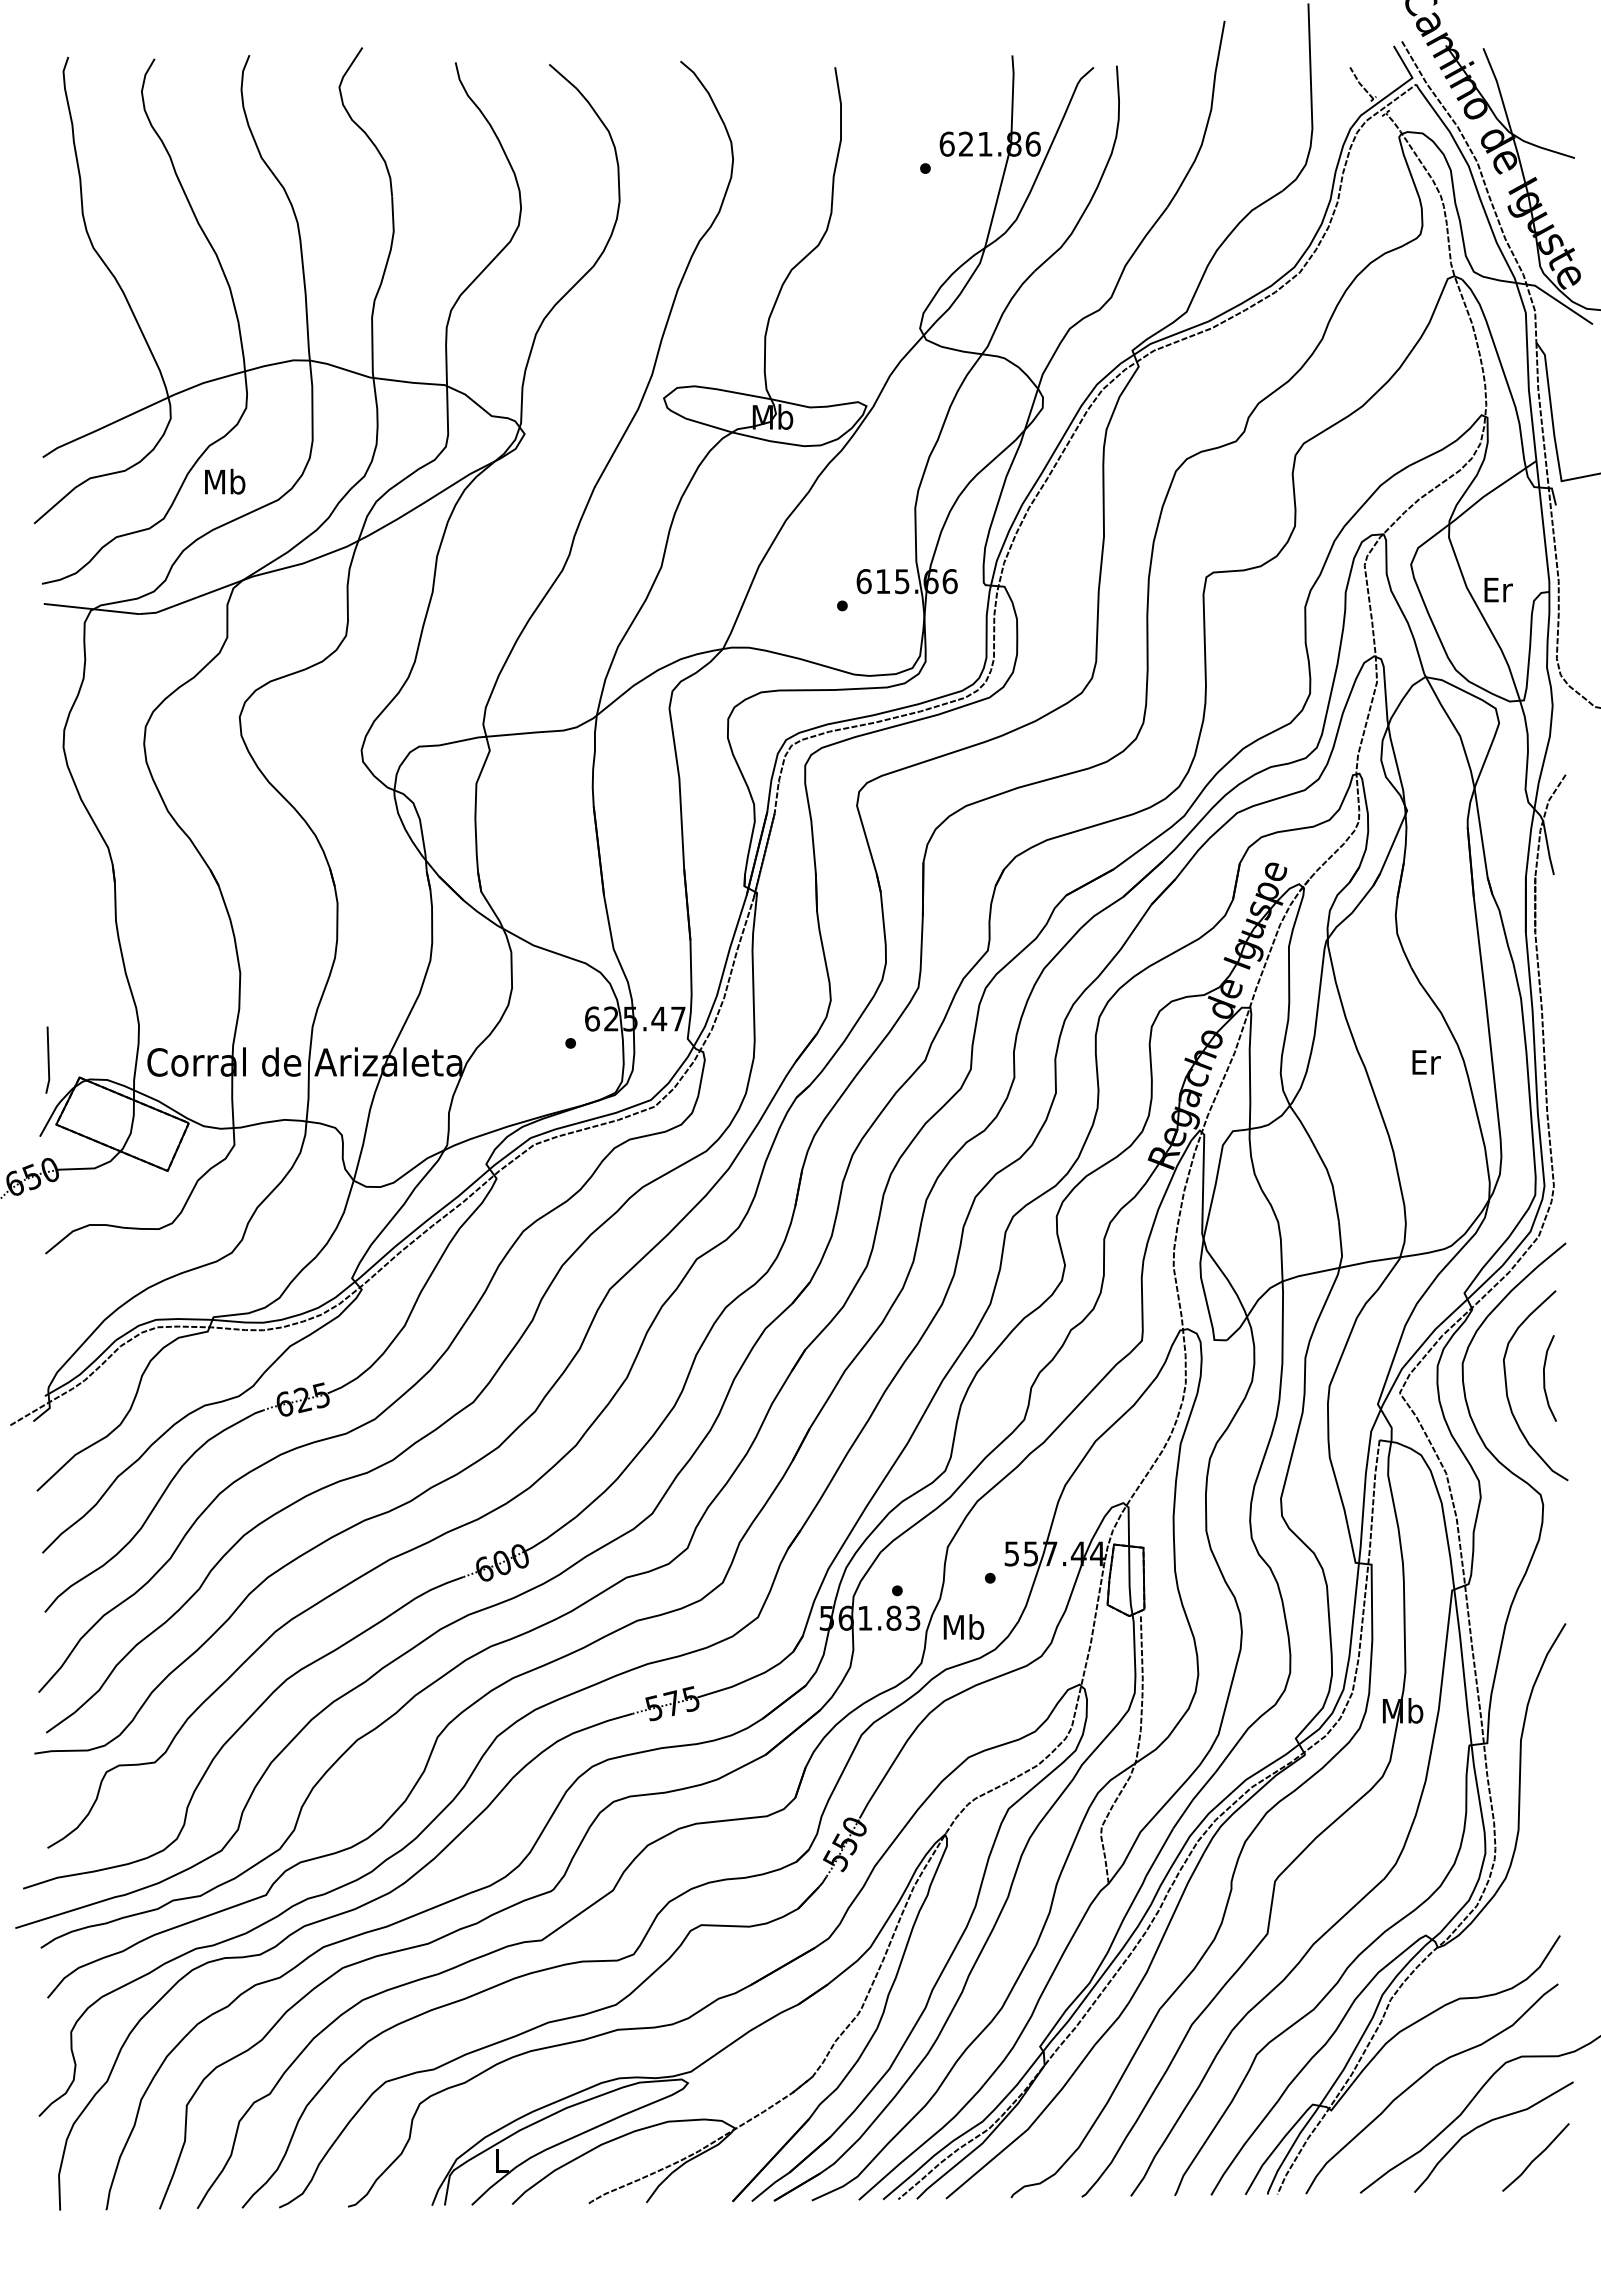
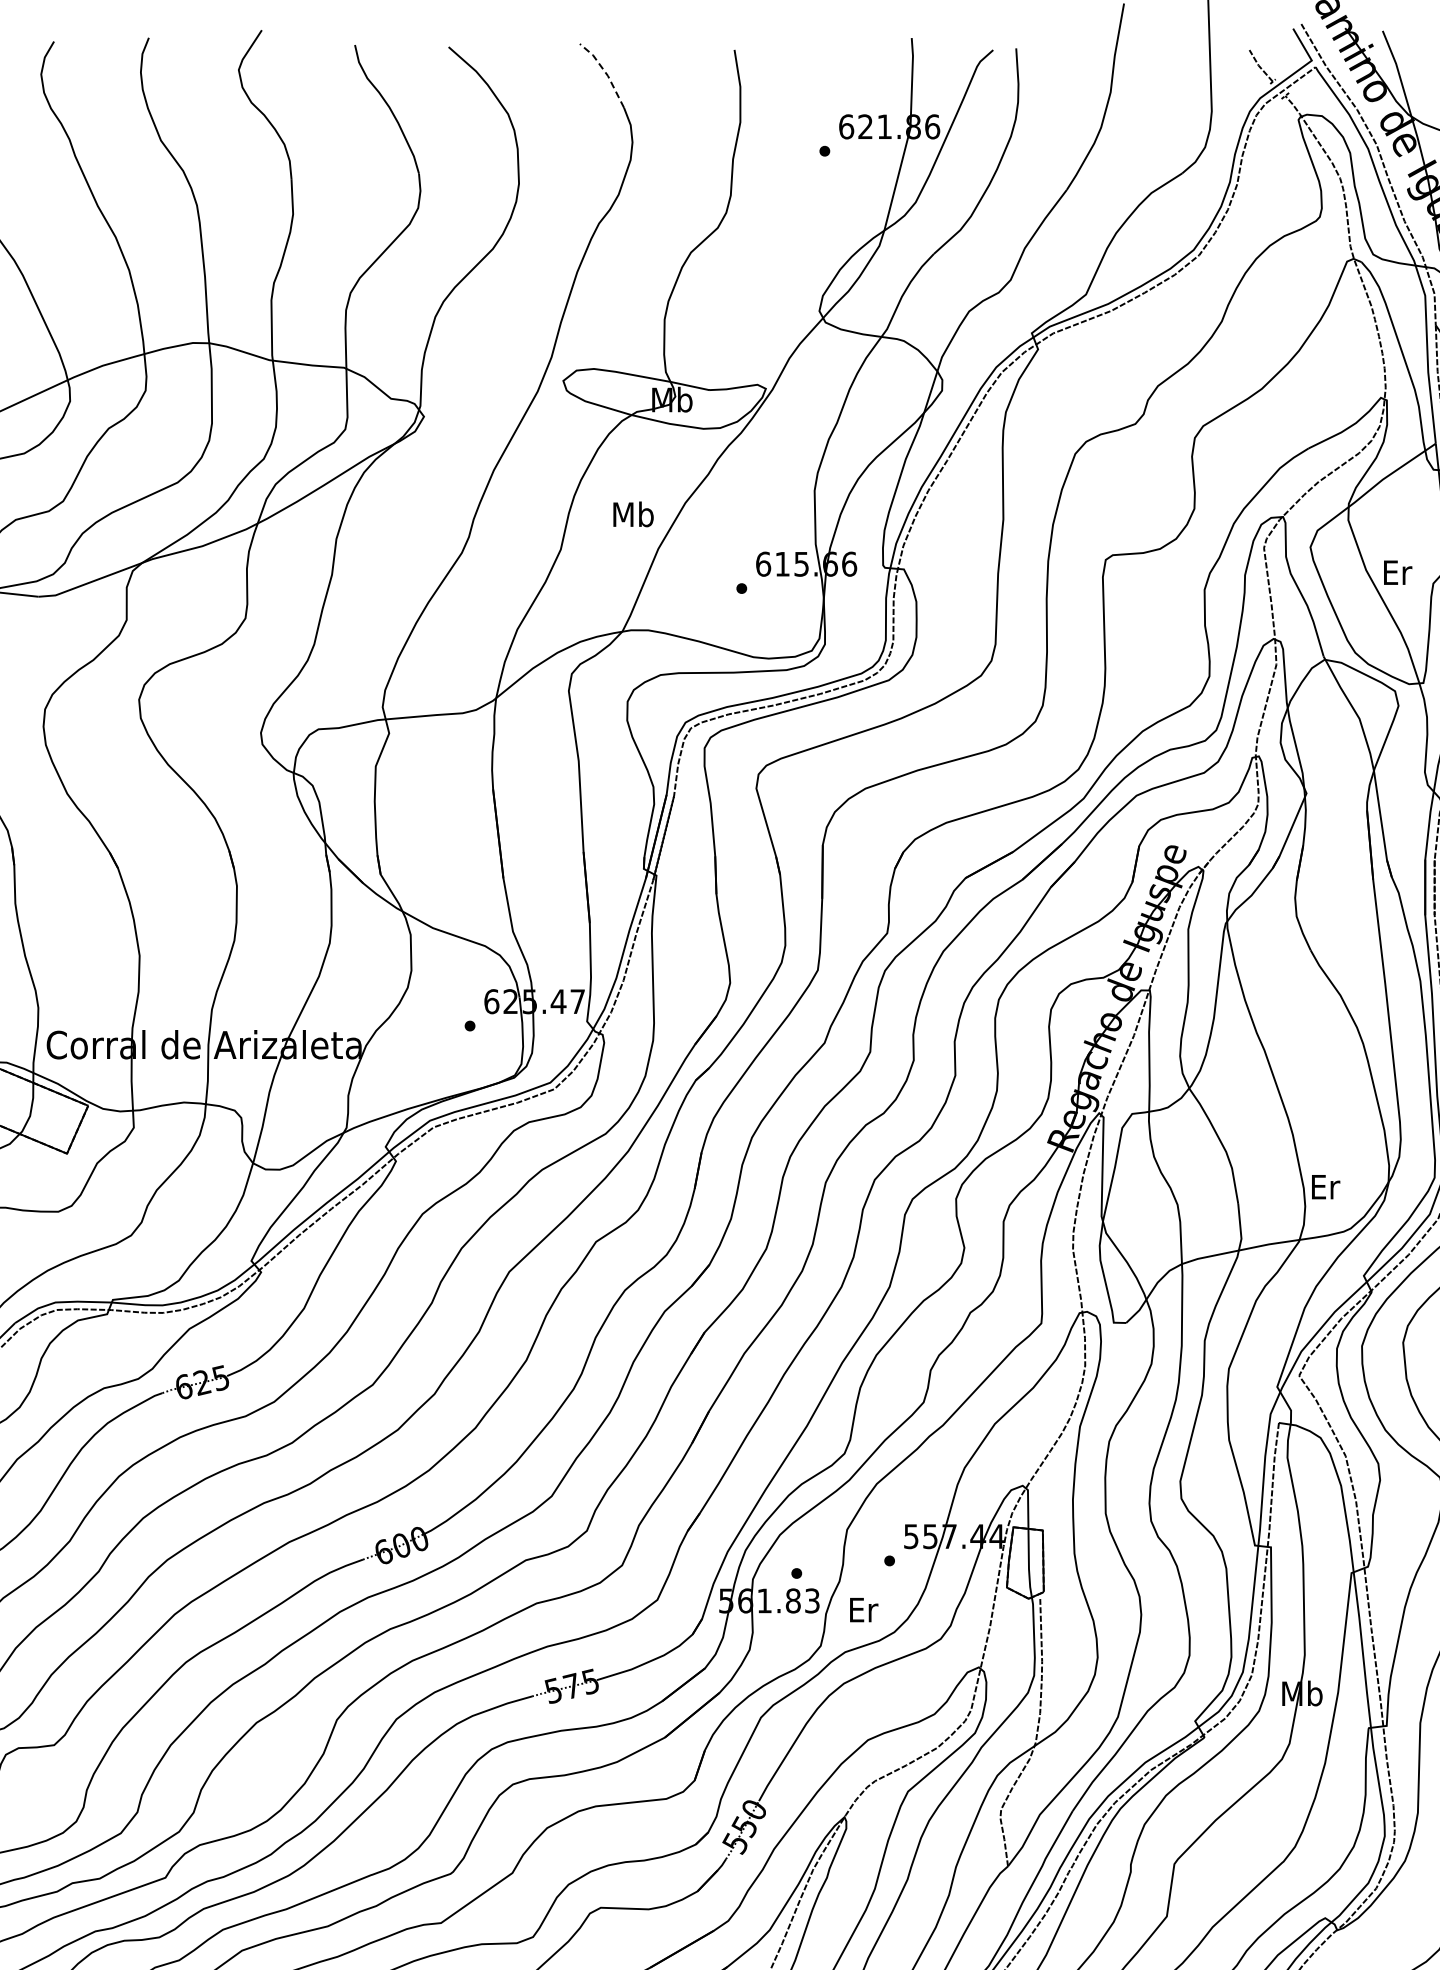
line: (706, 90) -> (605, 73), solid -> dashed
text: (225, 481) -> (633, 514), moved
text: (1426, 1062) -> (1325, 1187), moved
text: (963, 1626) -> (862, 1609), Mb -> Er

